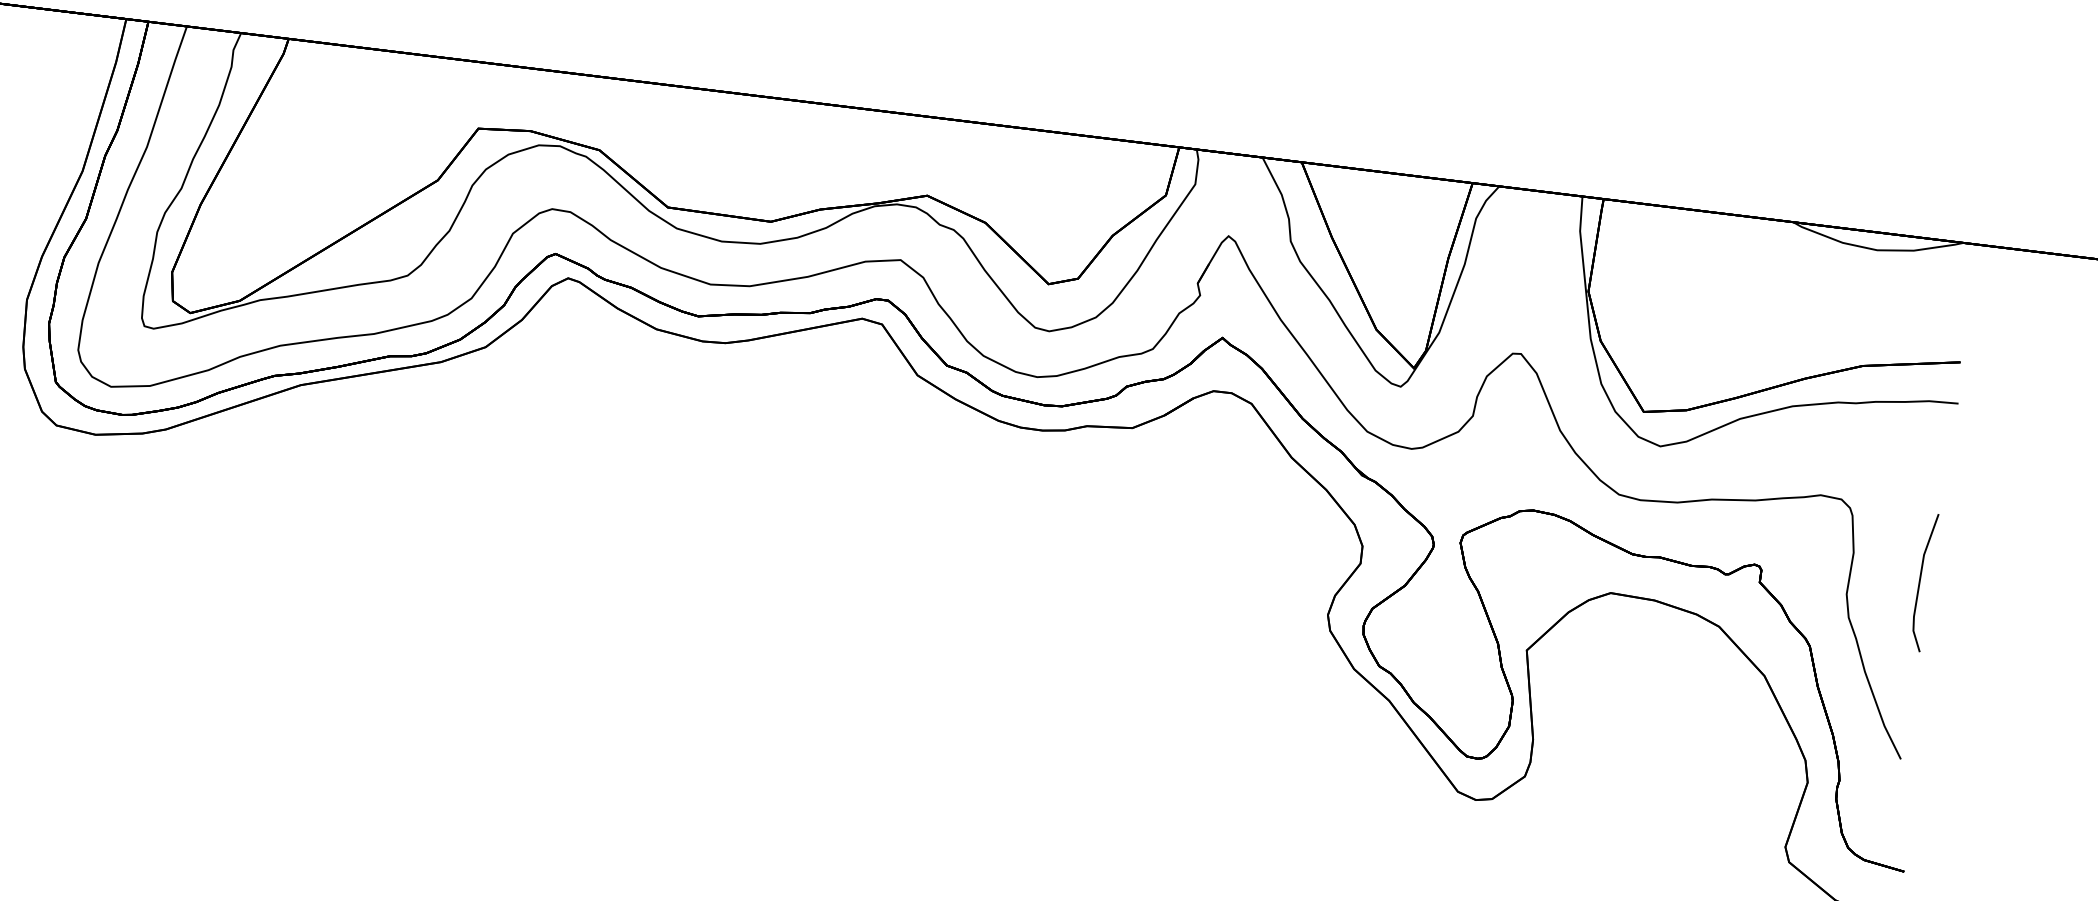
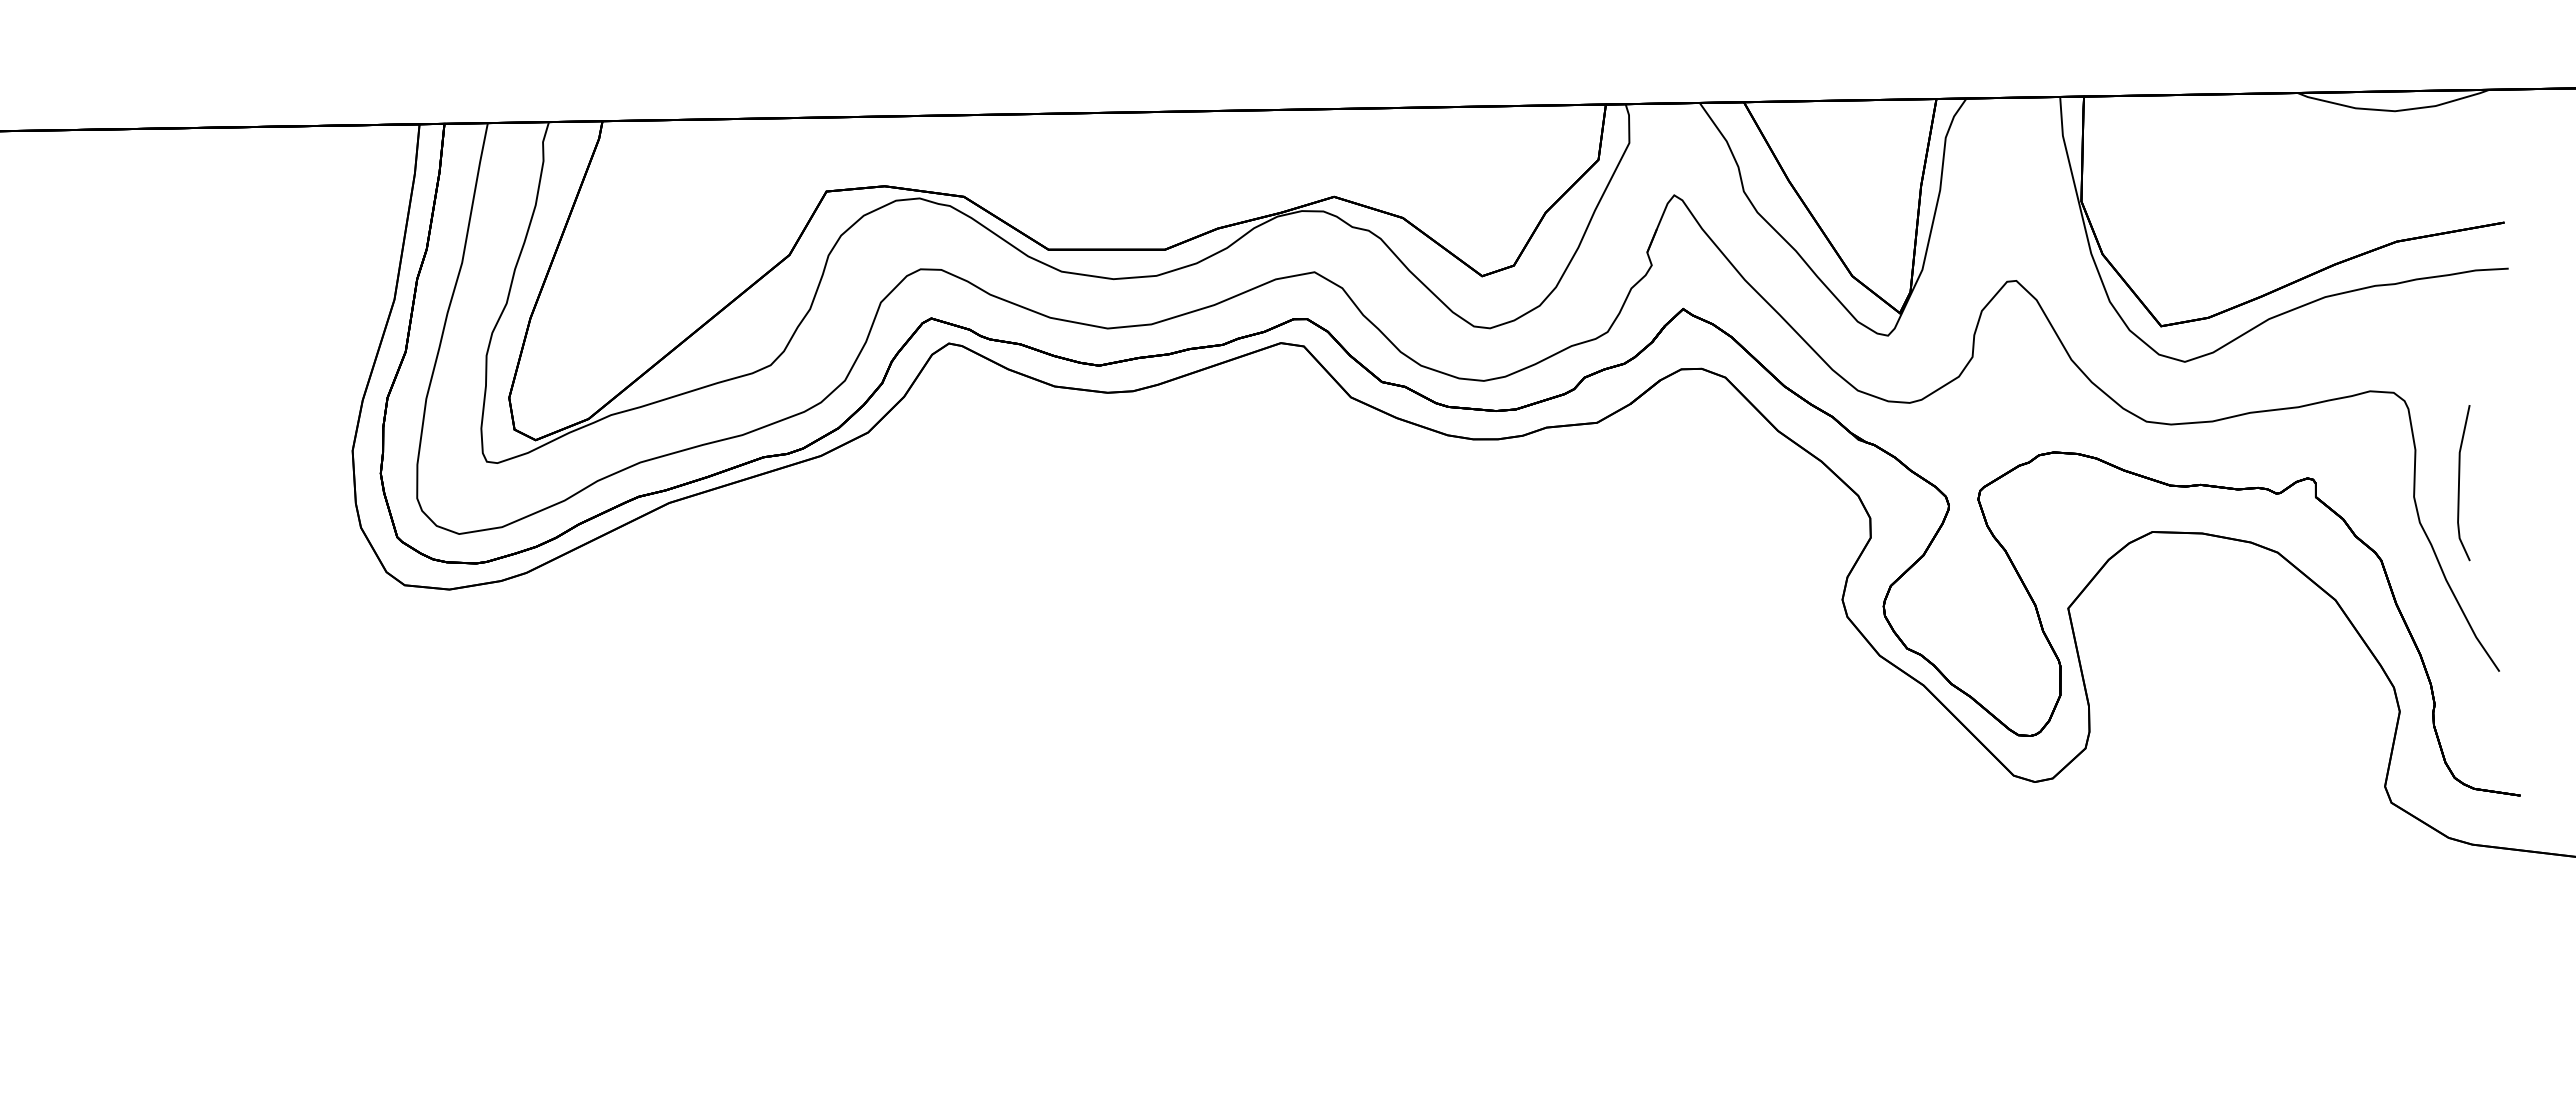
line: (1920, 582) -> (2459, 483), moved

